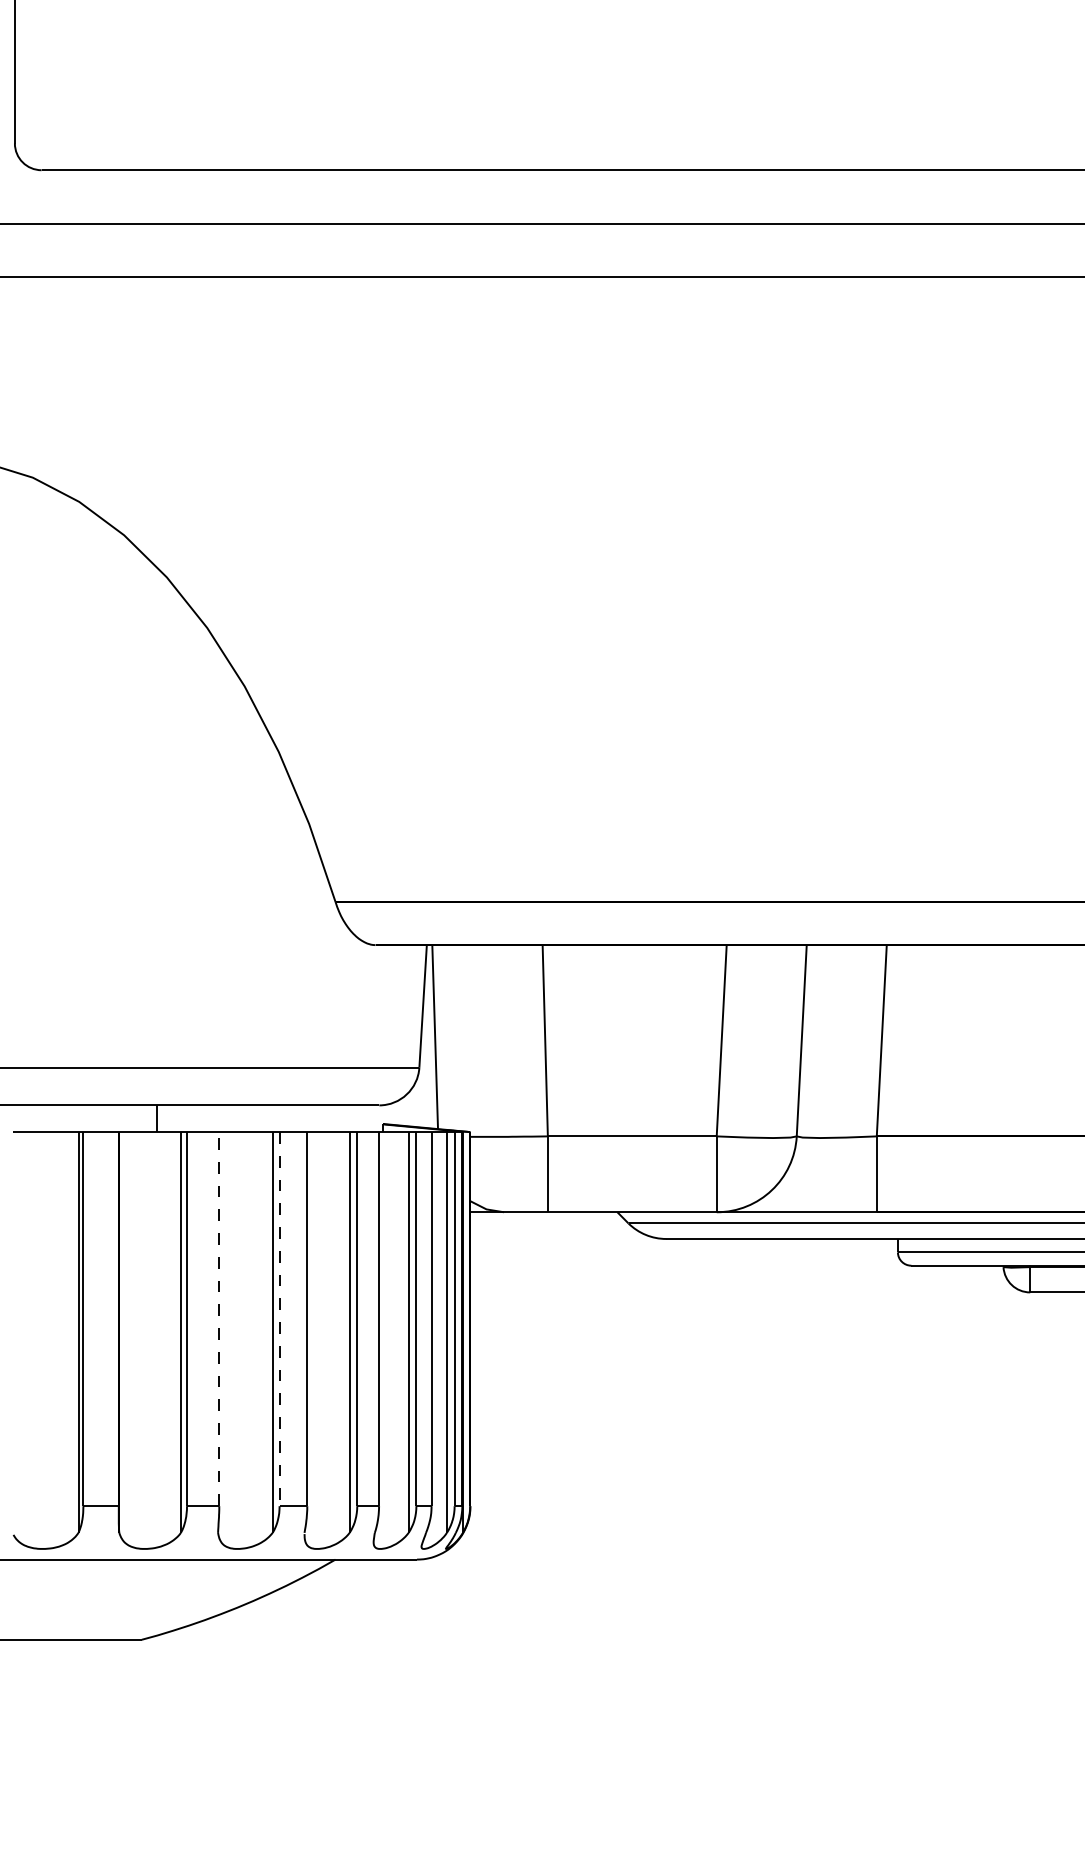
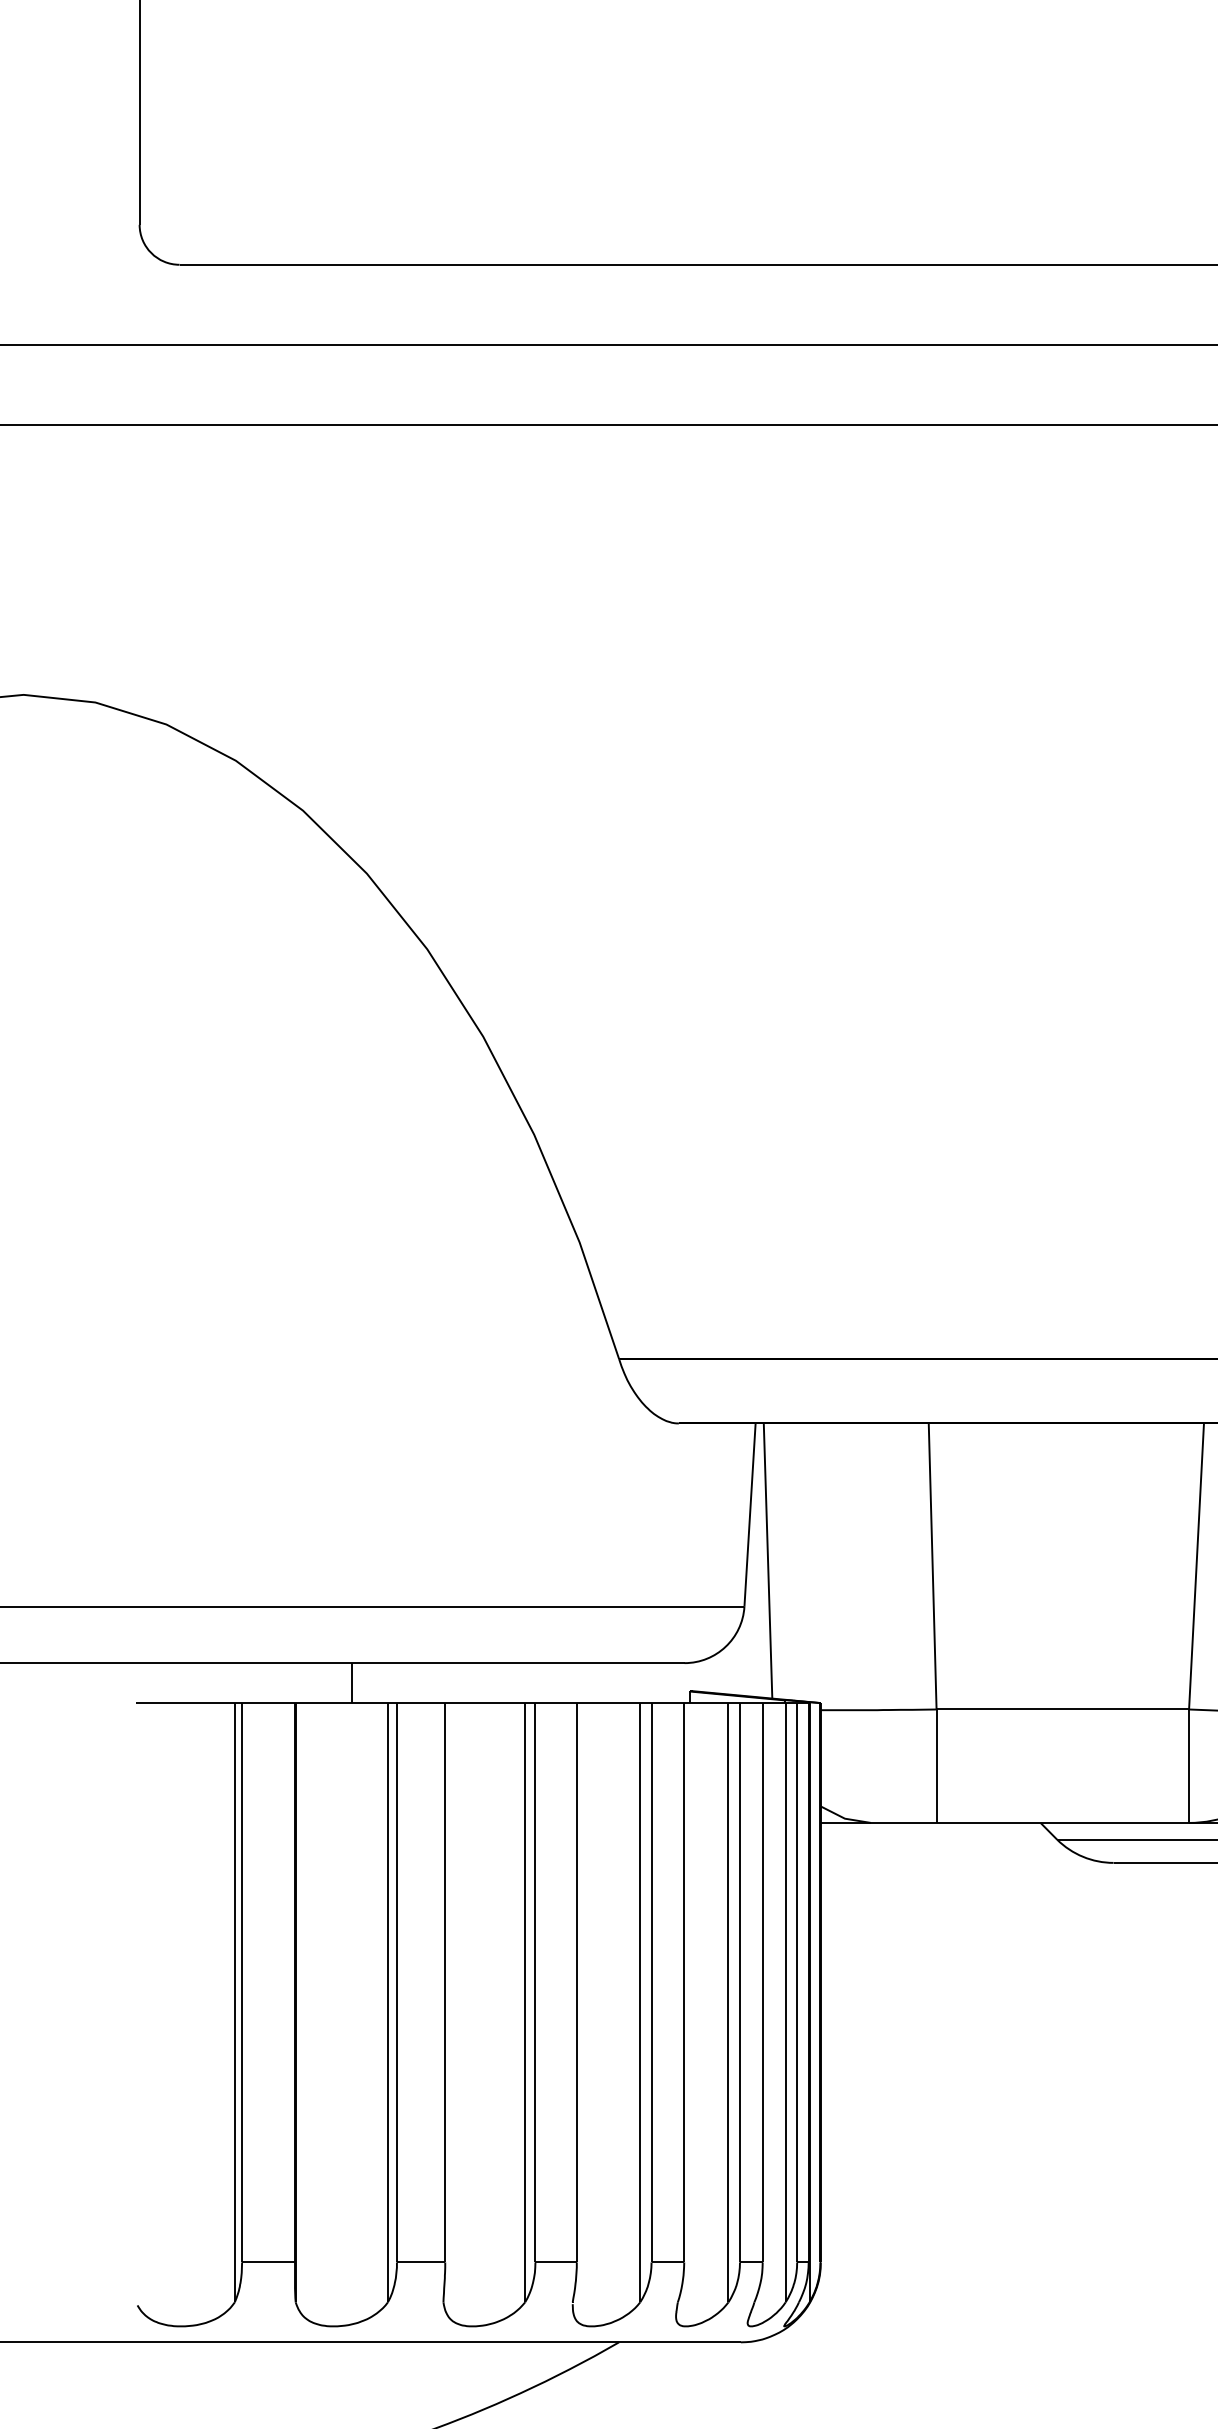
line: (219, 1318) -> (445, 1981), dashed -> solid
line: (279, 1319) -> (535, 1983), dashed -> solid

